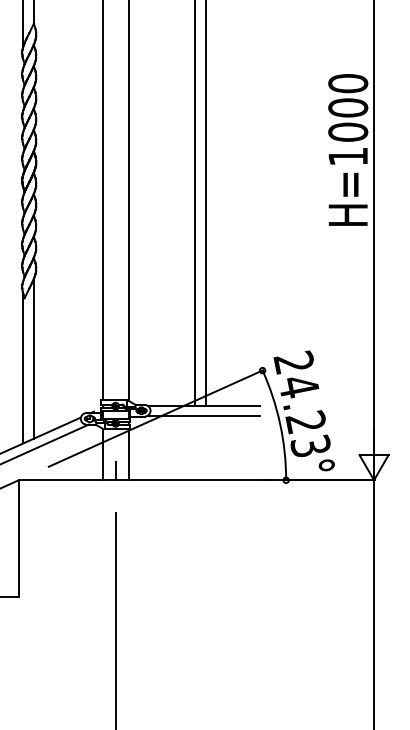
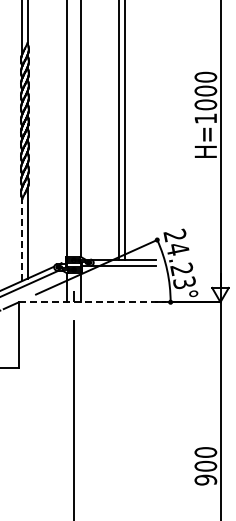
line: (23, 367) -> (21, 238), solid -> dashed
line: (148, 480) -> (92, 302), solid -> dashed

